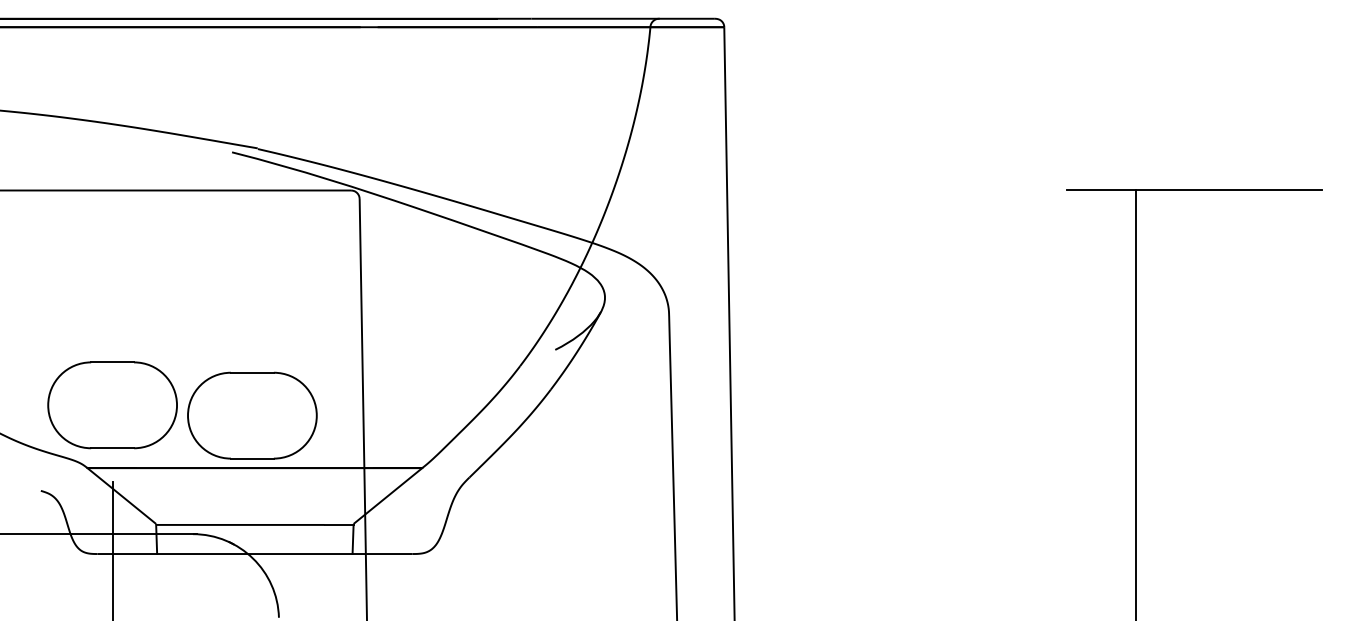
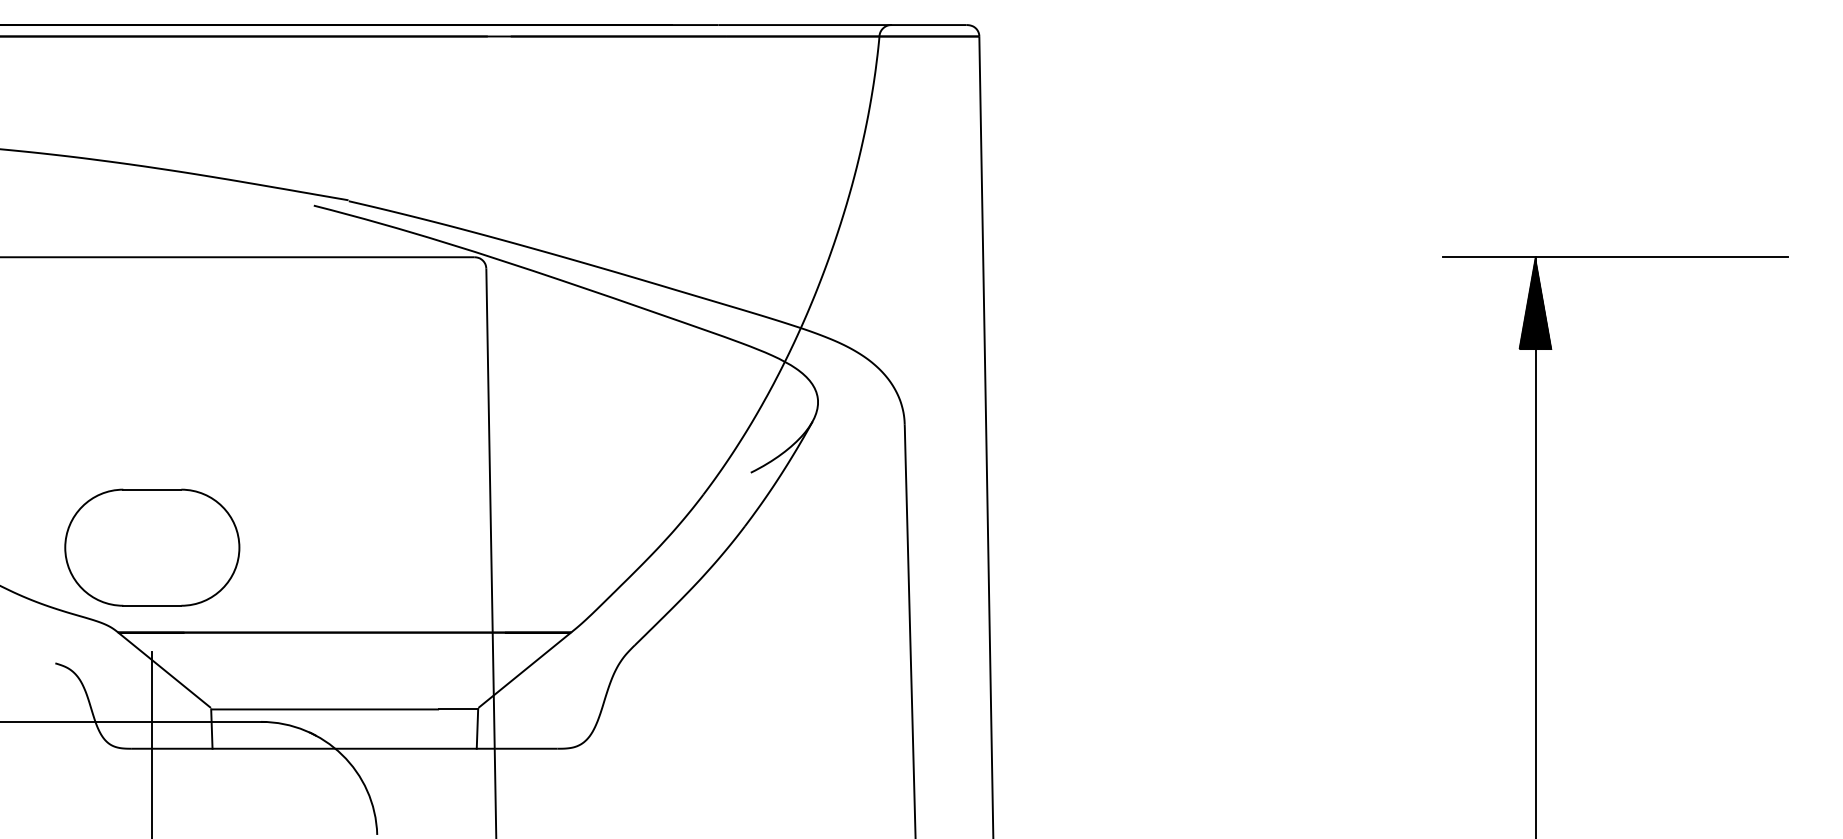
hatch: (1135, 224) -> (1535, 303), added
part: (252, 415) -> (341, 561), removed

